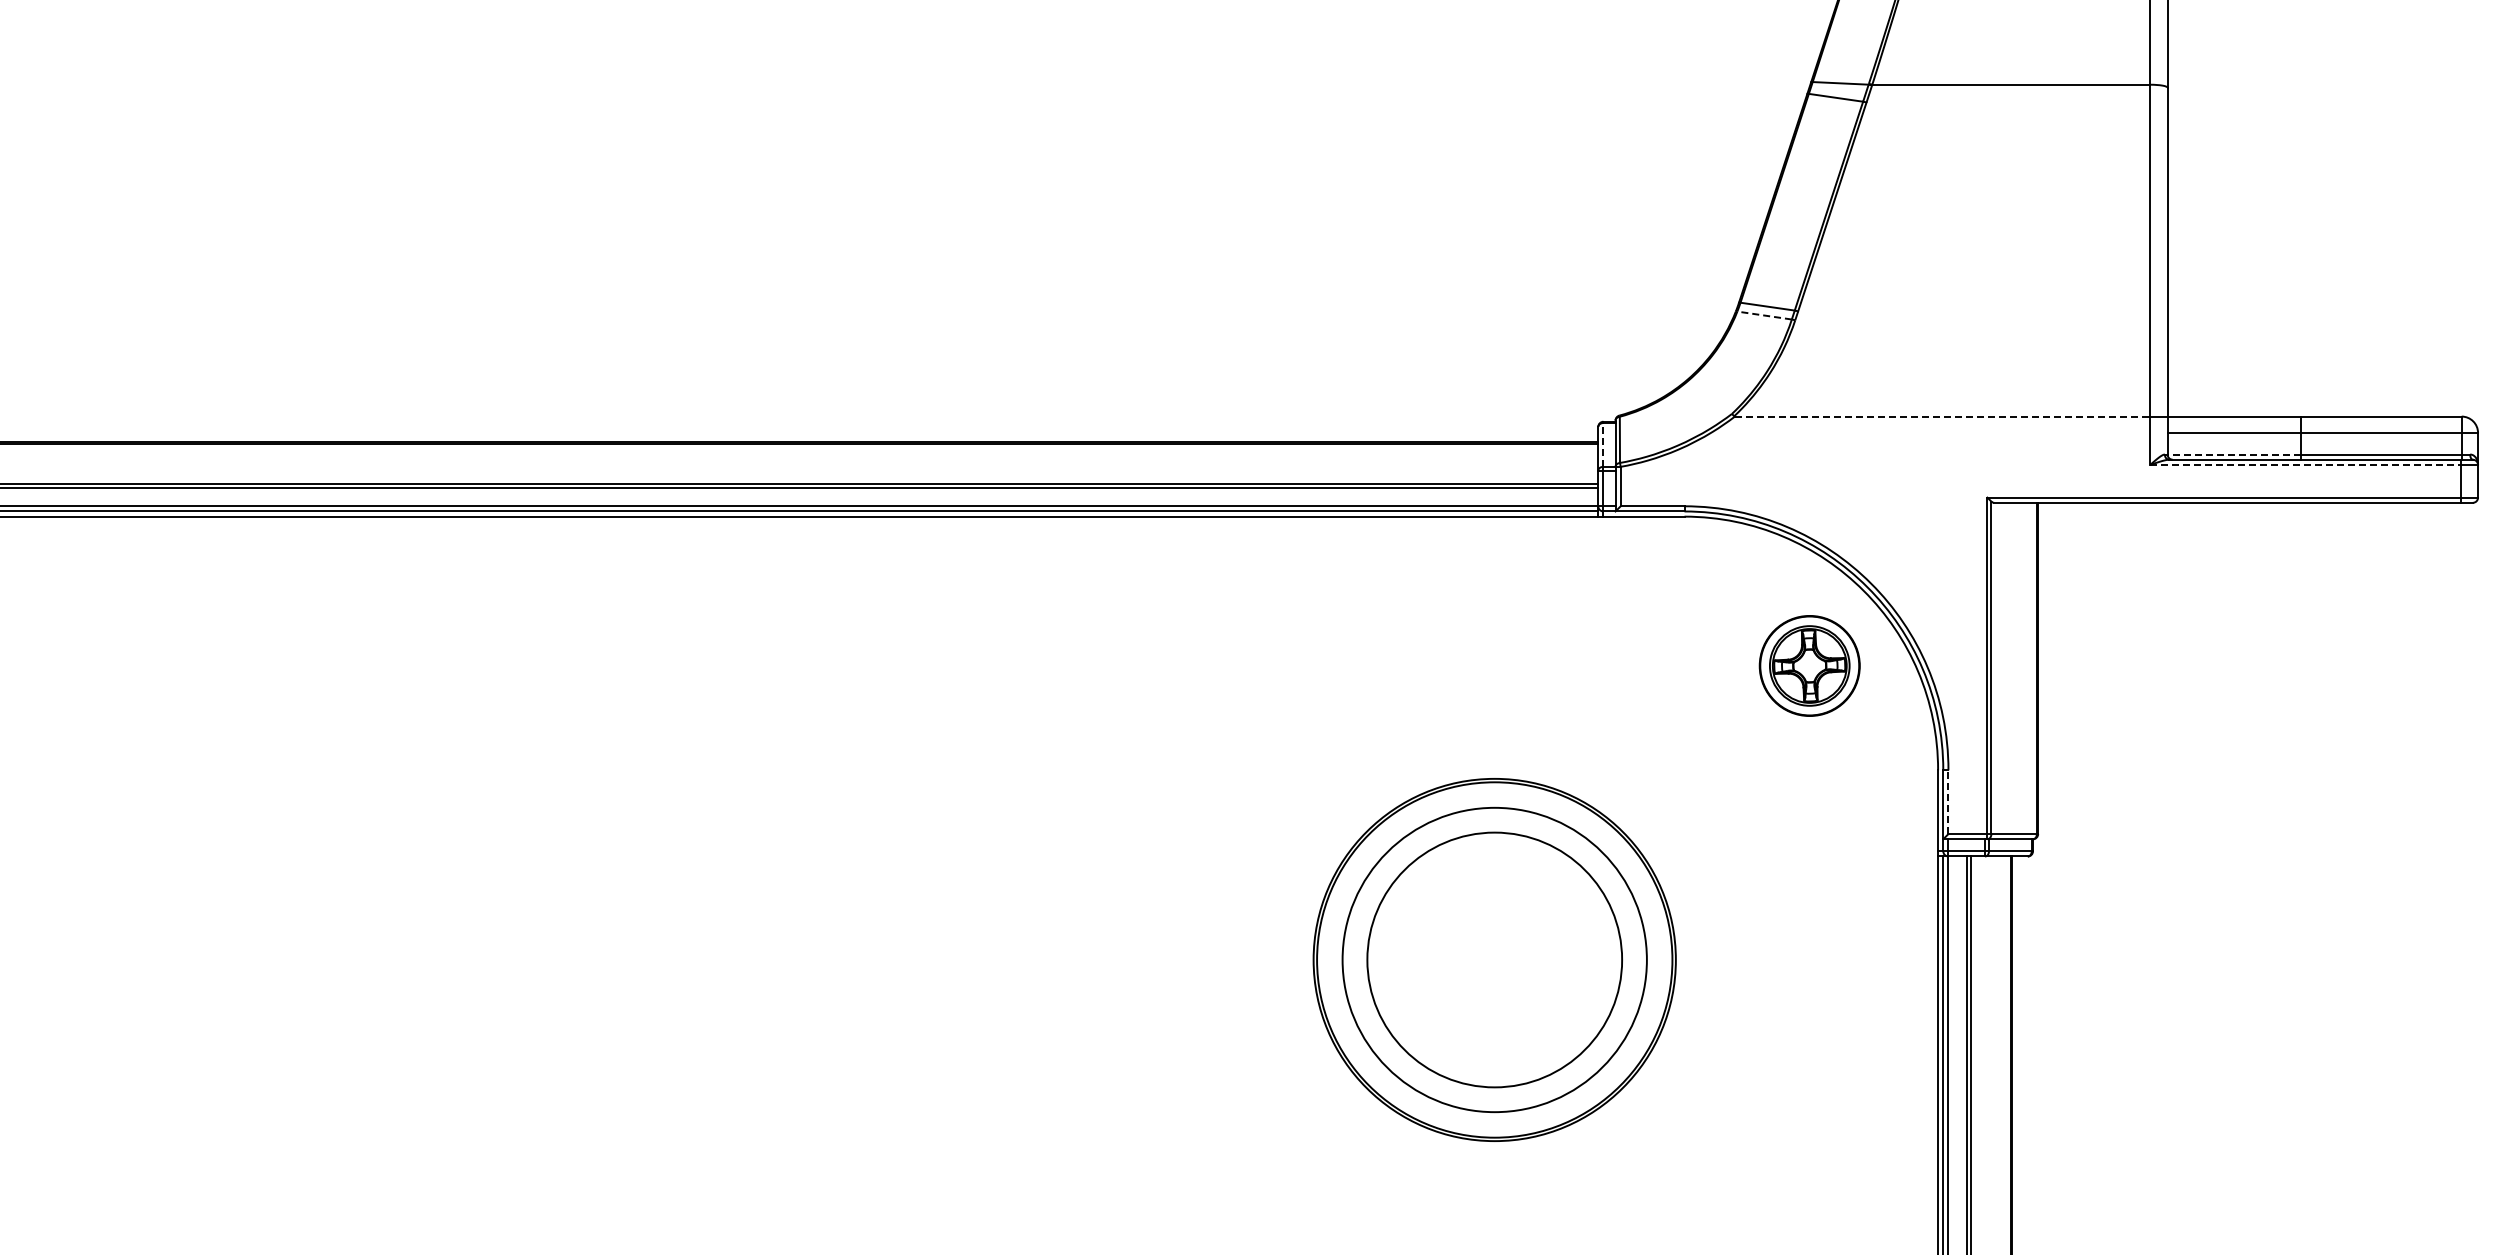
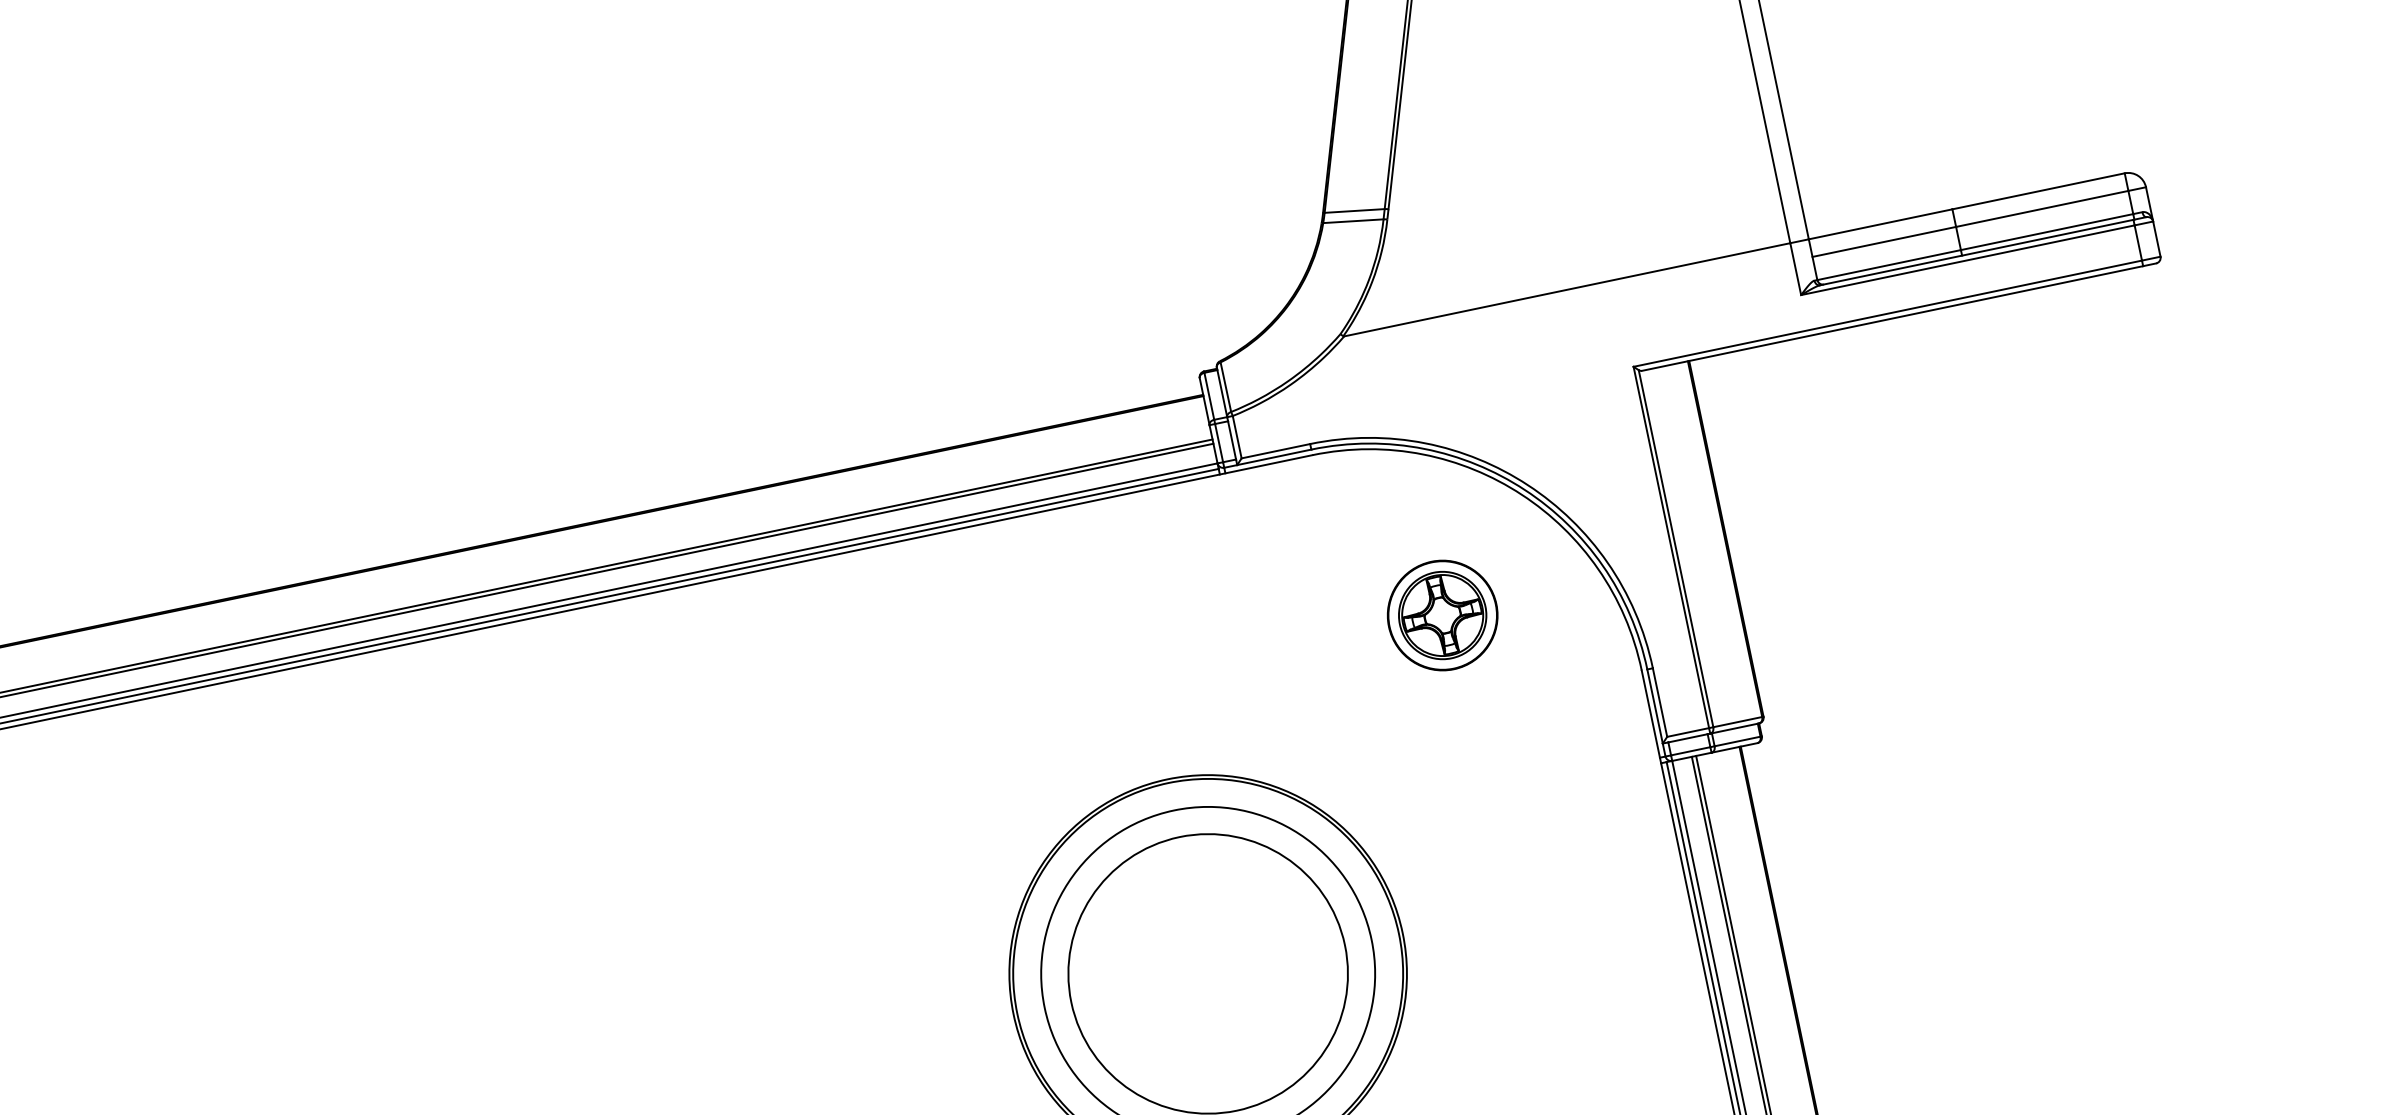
line: (1764, 315) -> (1353, 221), dashed -> solid
line: (1942, 416) -> (1567, 289), dashed -> solid
line: (1603, 444) -> (1209, 395), dashed -> solid
line: (2234, 454) -> (1889, 265), dashed -> solid
line: (2306, 464) -> (1968, 259), dashed -> solid
part: (1809, 665) -> (1442, 615), moved
line: (1948, 802) -> (1660, 702), dashed -> solid

